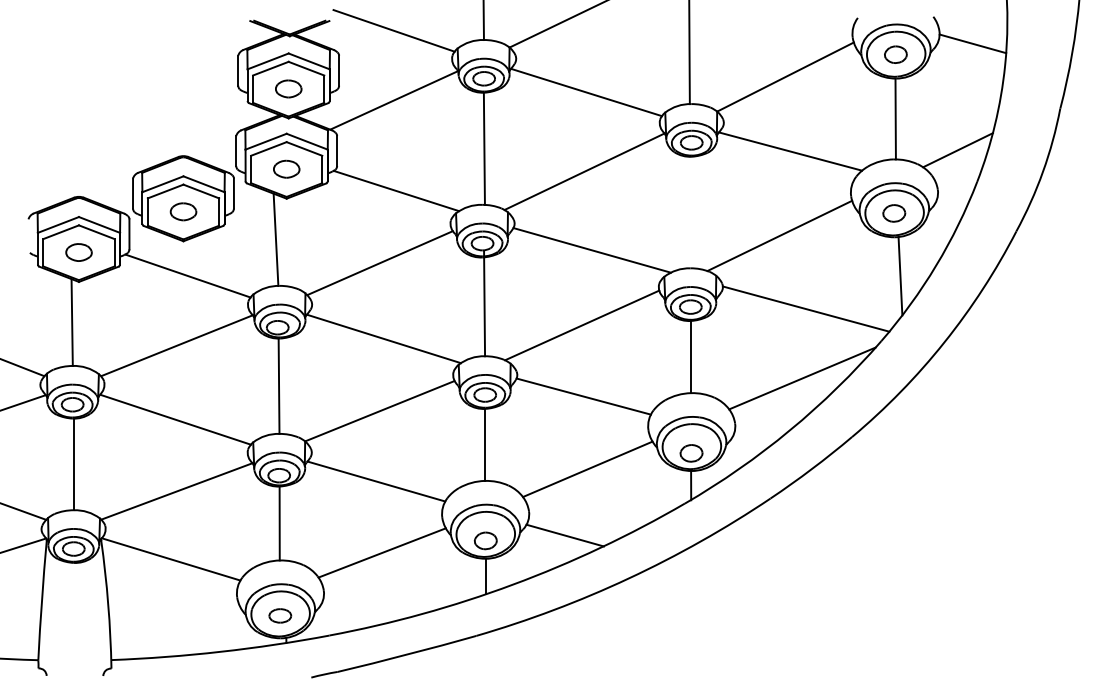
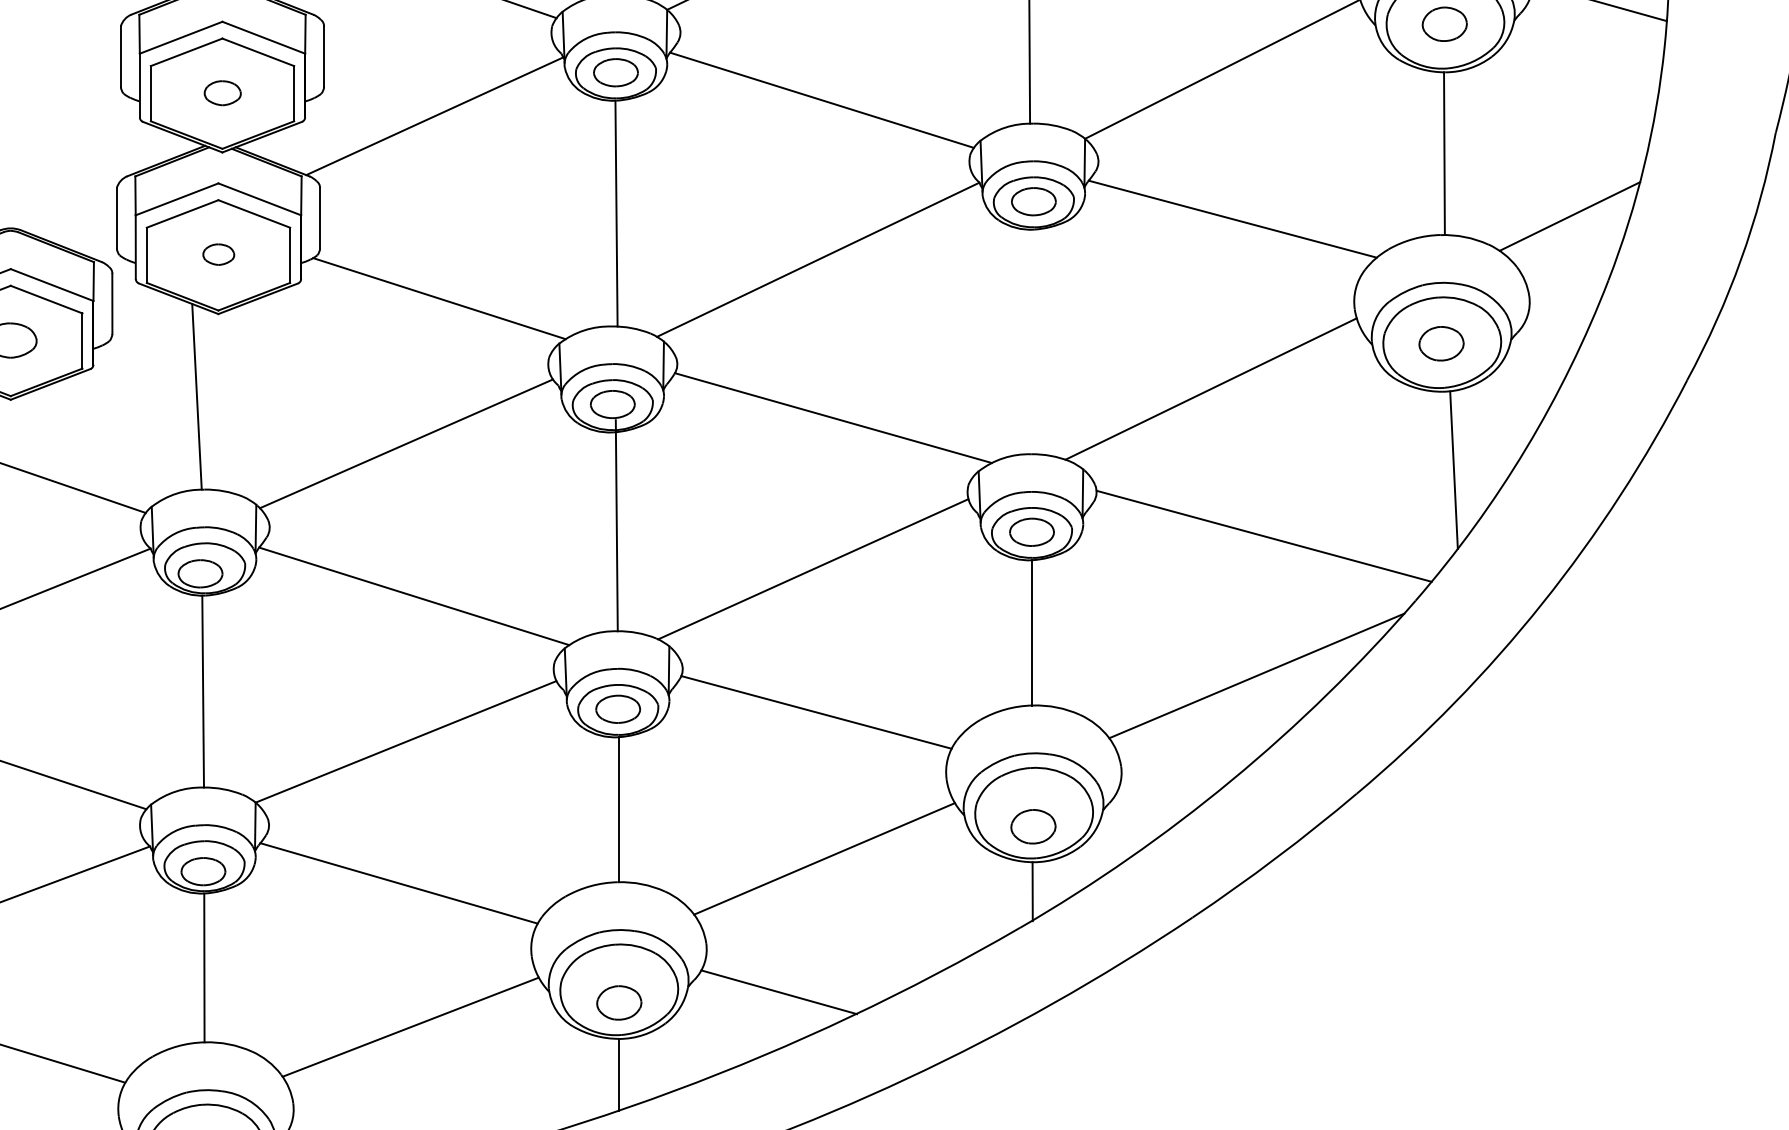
part: (288, 88) -> (222, 92), size x0.7
part: (286, 168) -> (218, 253), size x0.6

